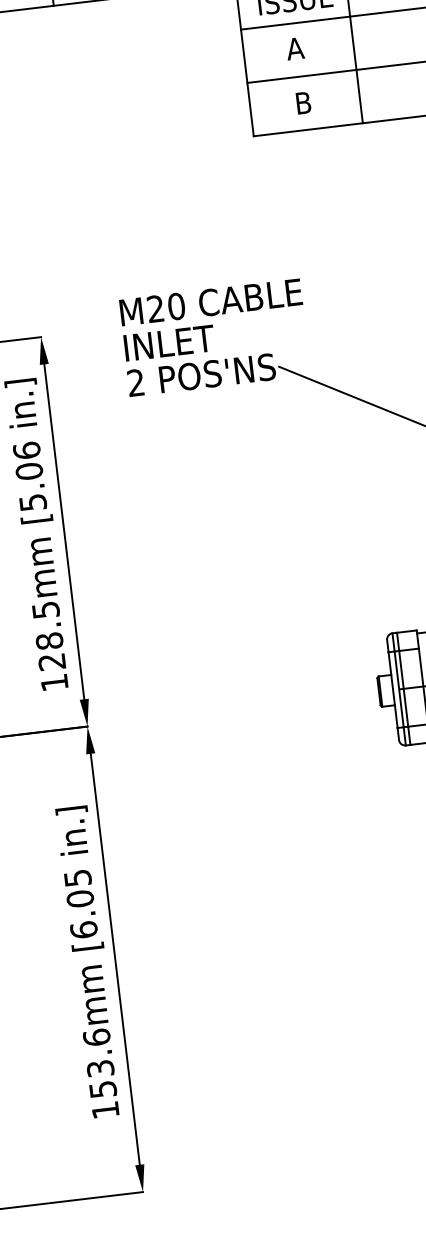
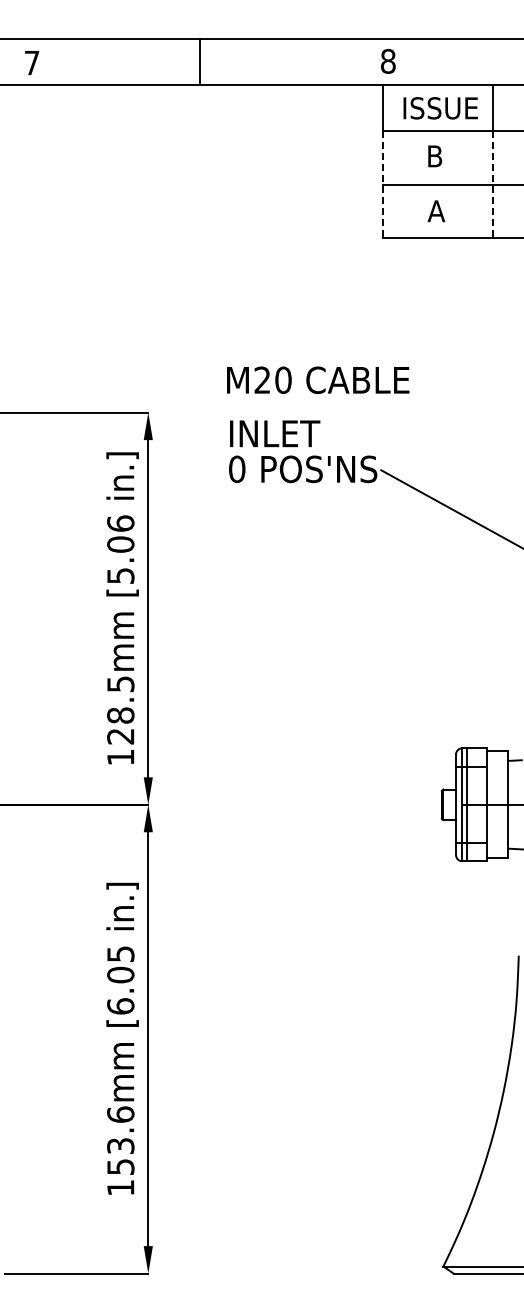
text: (294, 48) -> (434, 156), A -> B
line: (356, 69) -> (493, 184), solid -> dashed
line: (247, 82) -> (383, 184), solid -> dashed
text: (303, 103) -> (436, 211), B -> A
text: (211, 301) -> (318, 379), moved
text: (136, 383) -> (237, 469), 2 -> 0

